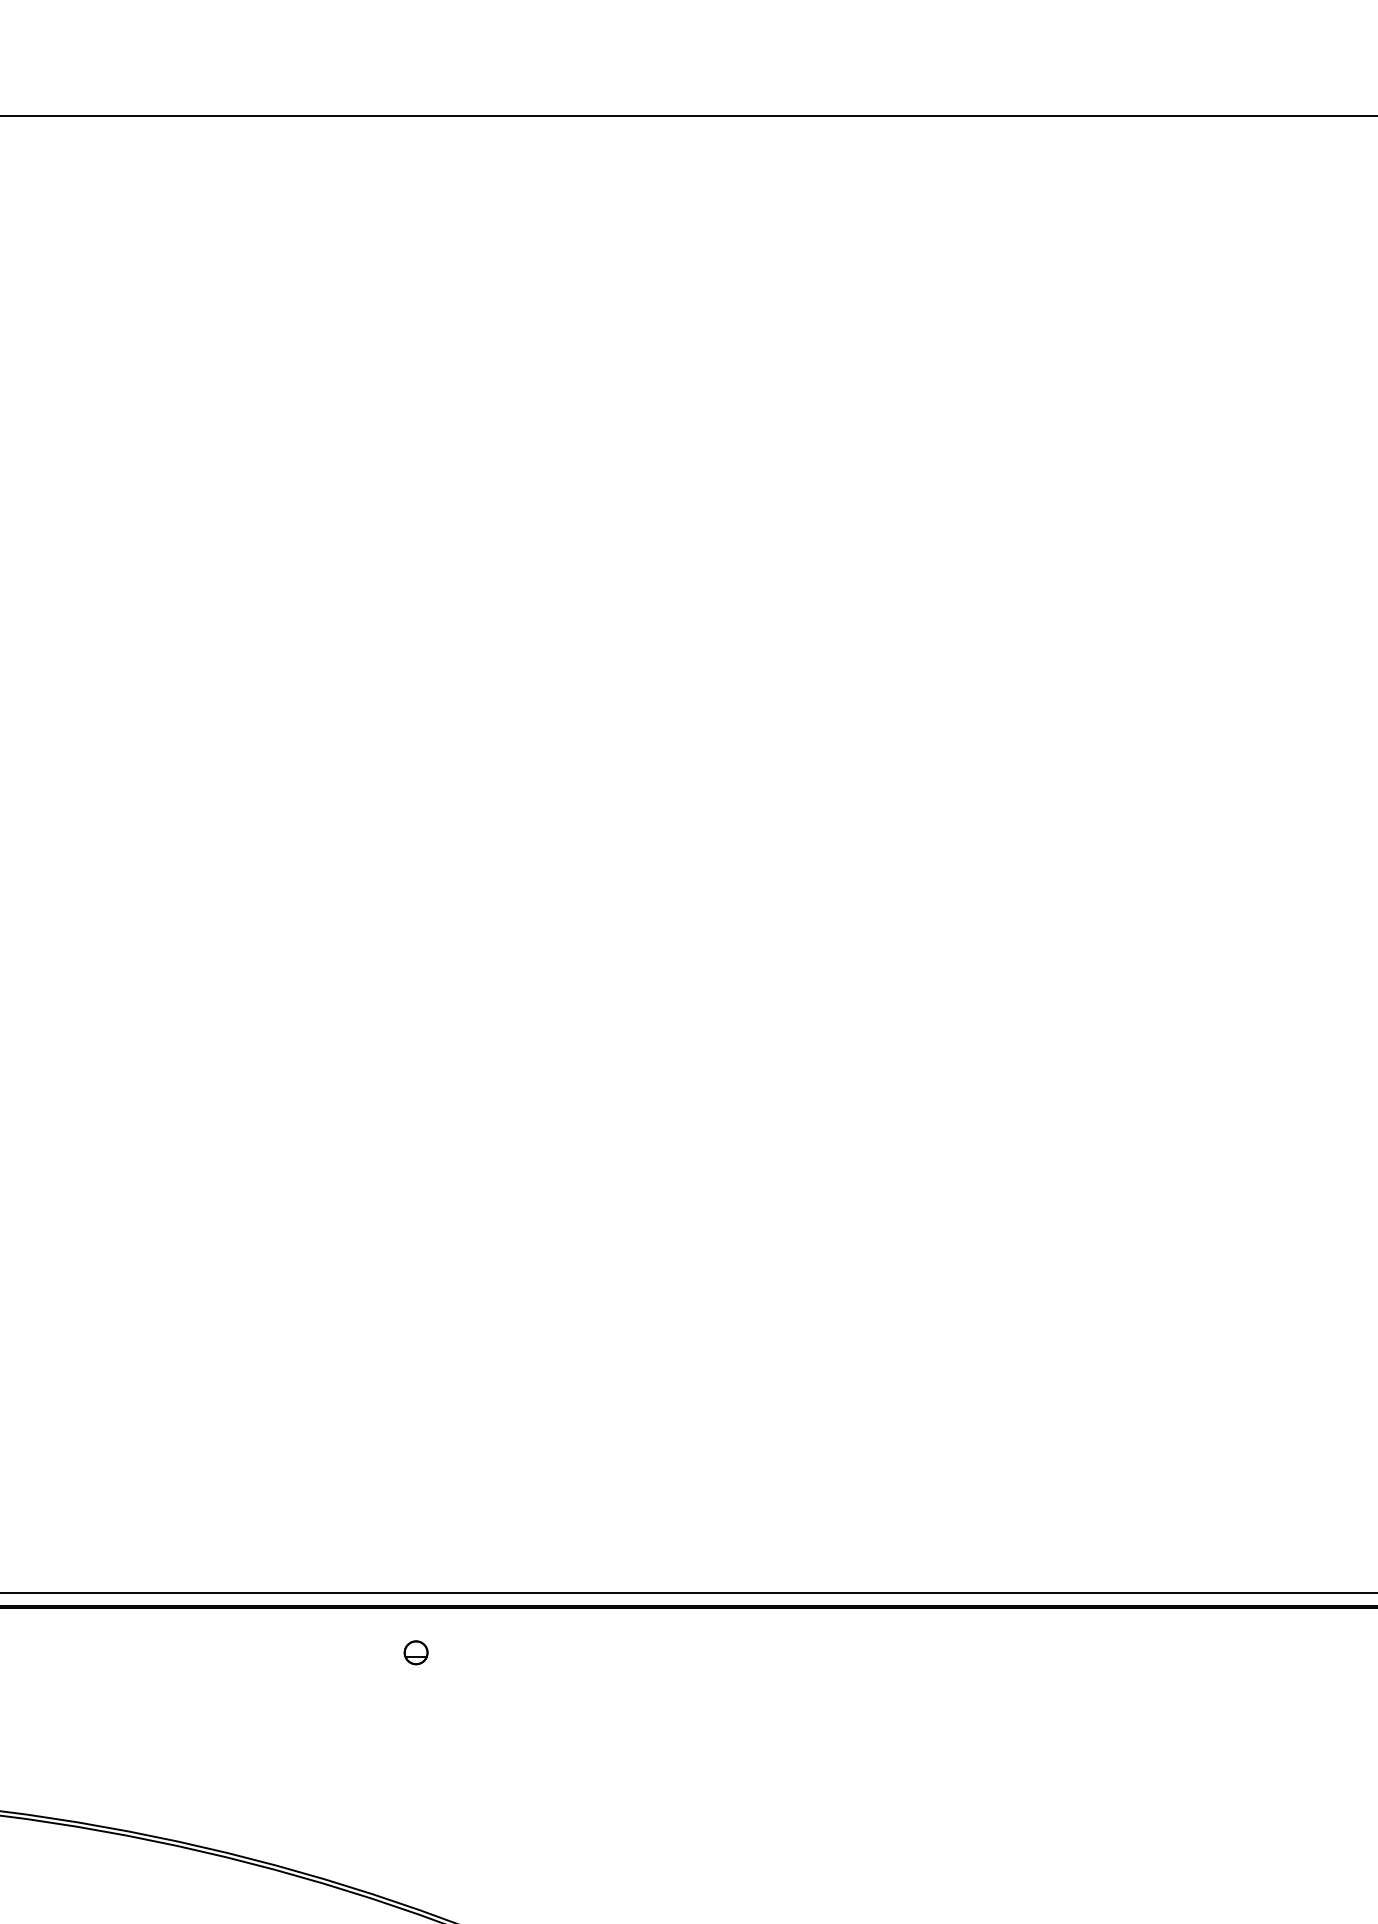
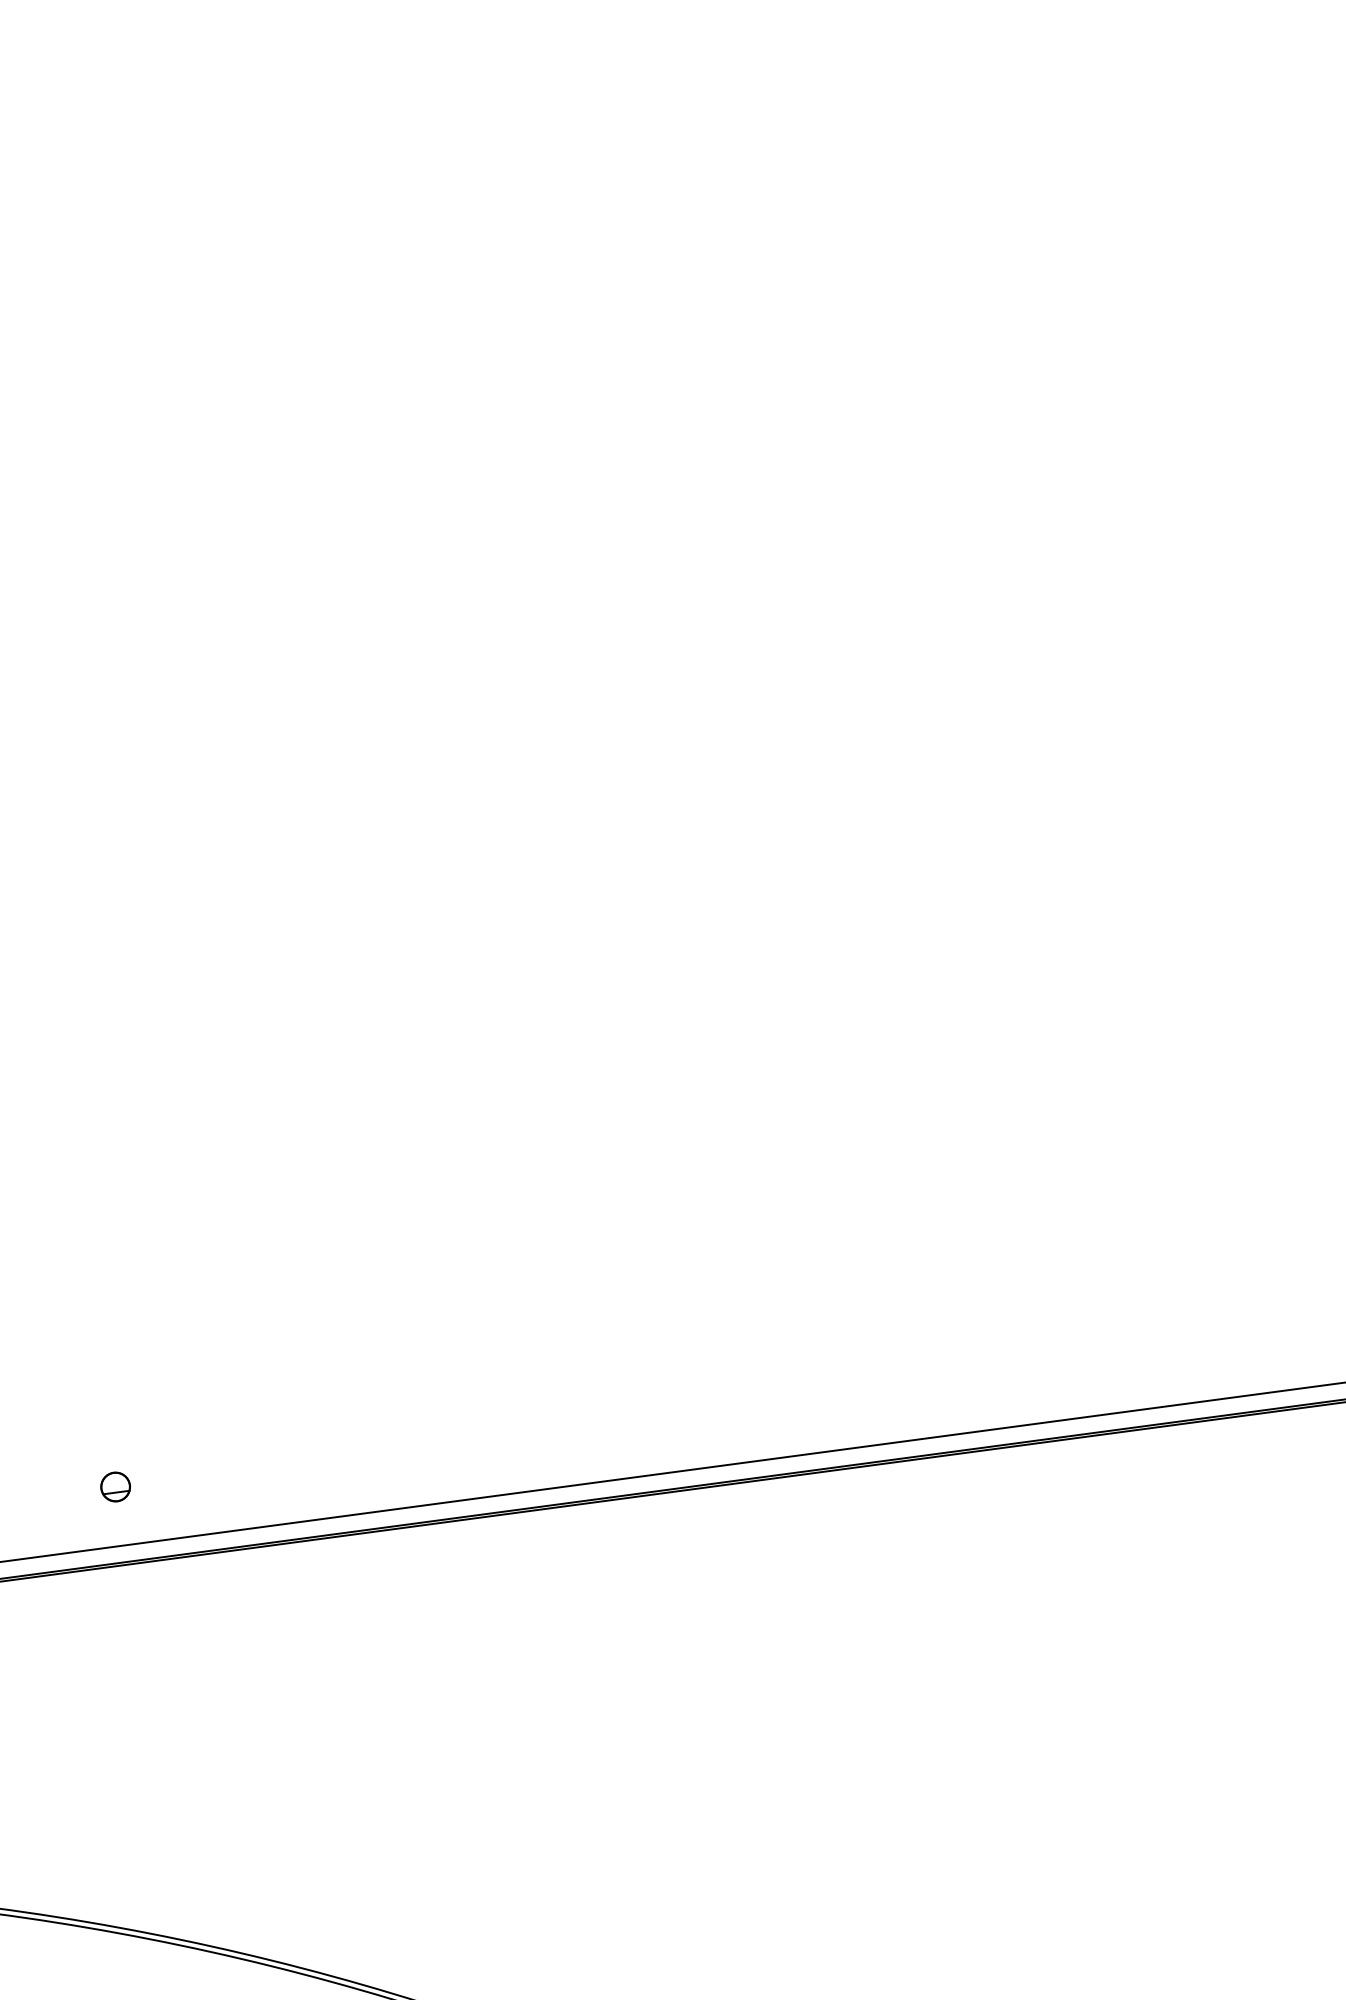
part: (415, 1652) -> (114, 1486), moved

